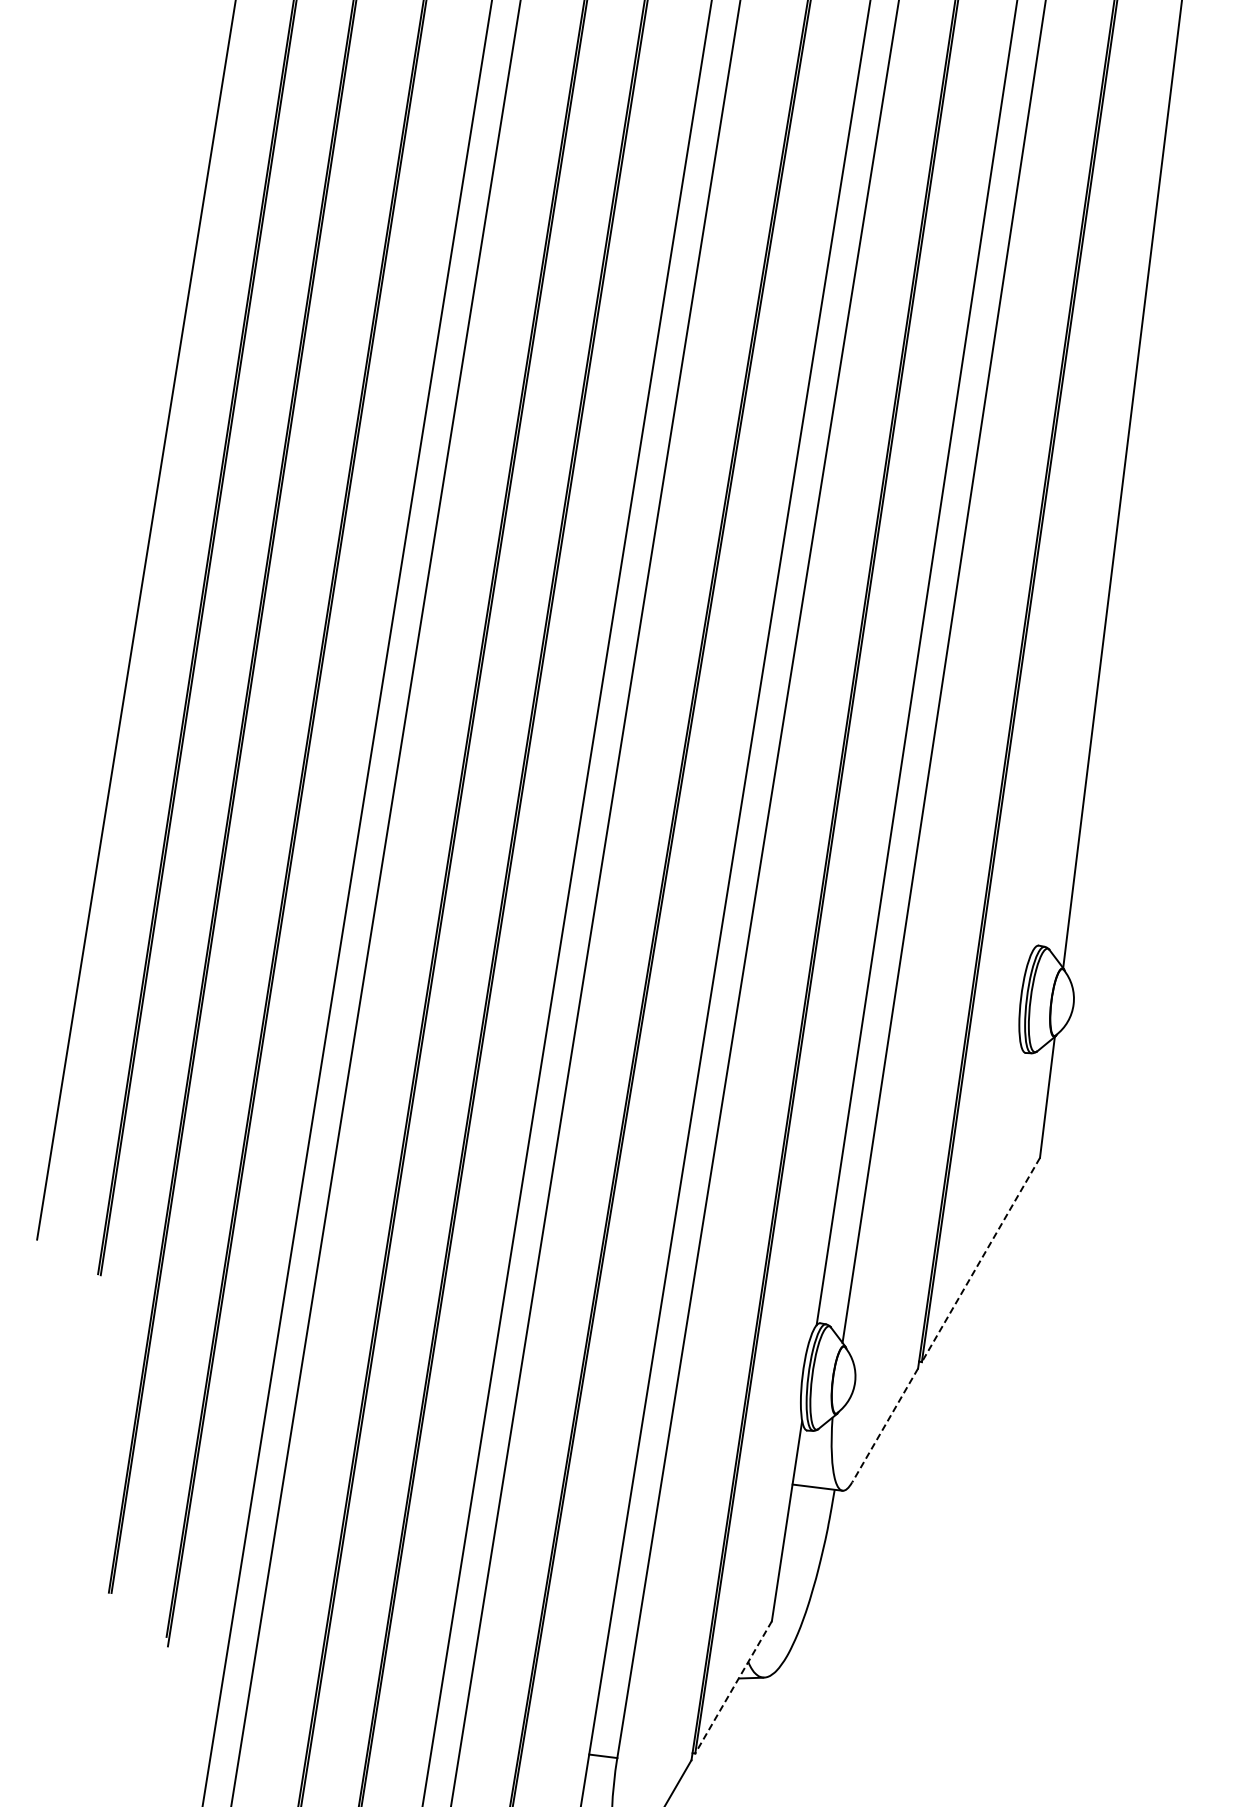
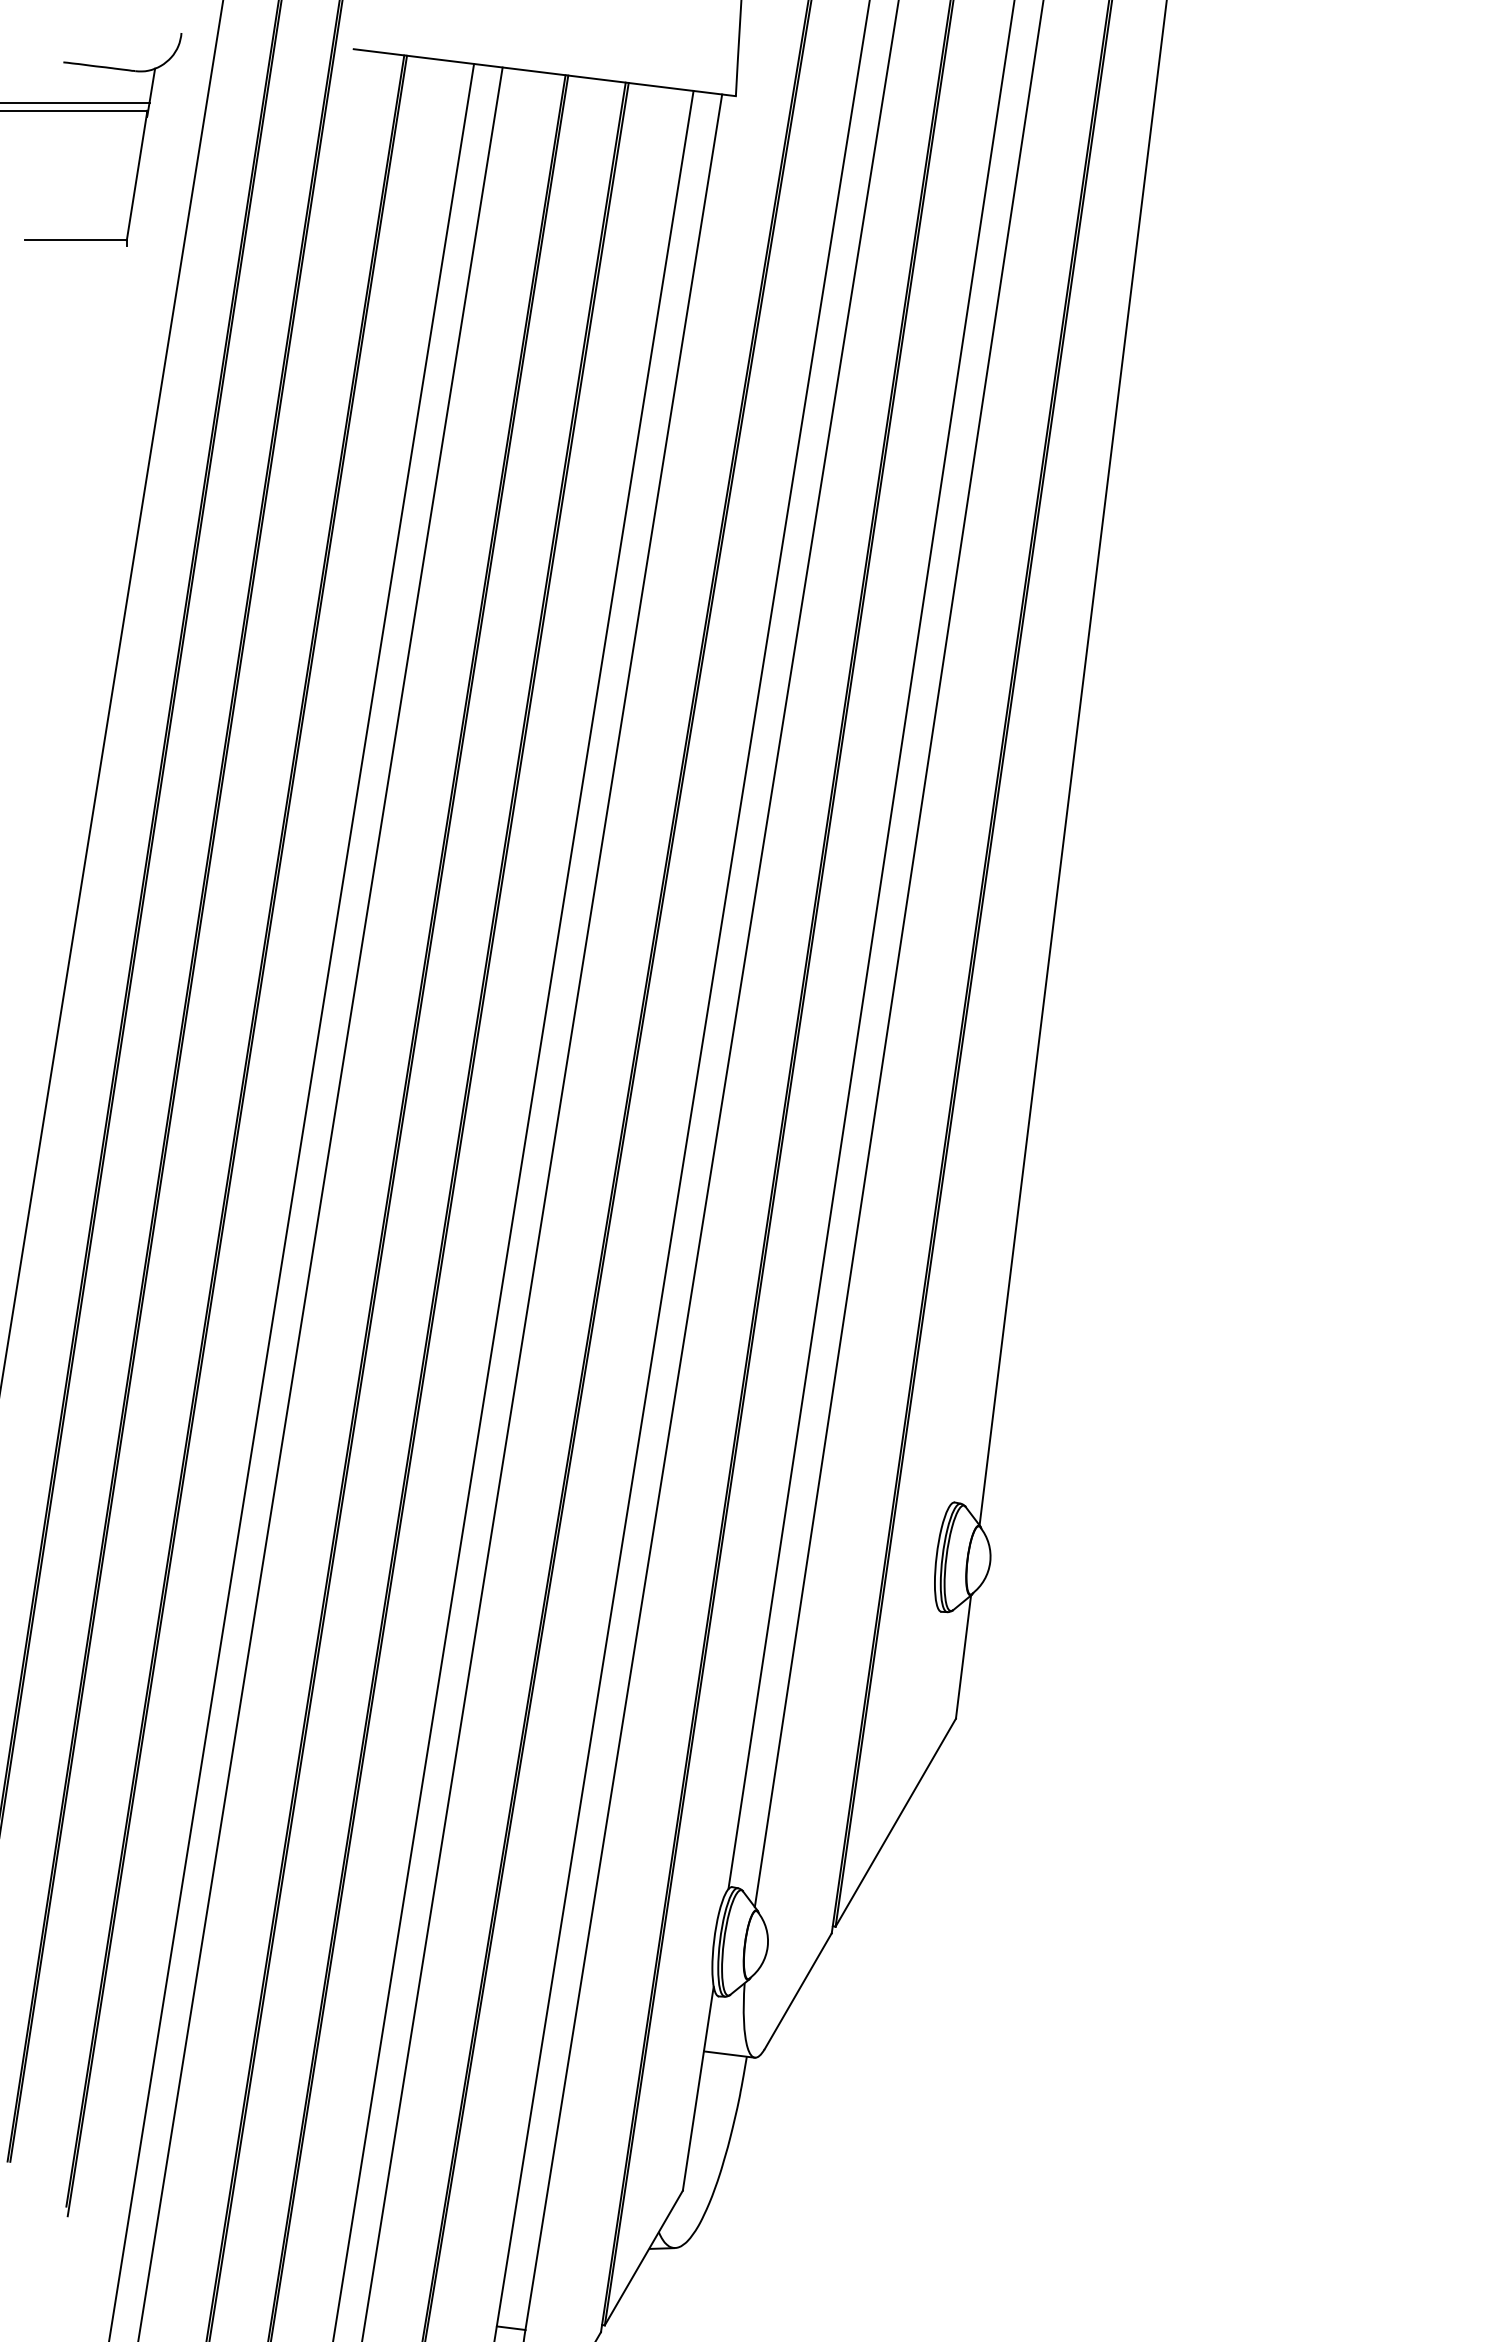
line: (980, 1260) -> (895, 1823), dashed -> solid
line: (885, 1425) -> (798, 1991), dashed -> solid
line: (733, 1687) -> (643, 2258), dashed -> solid

